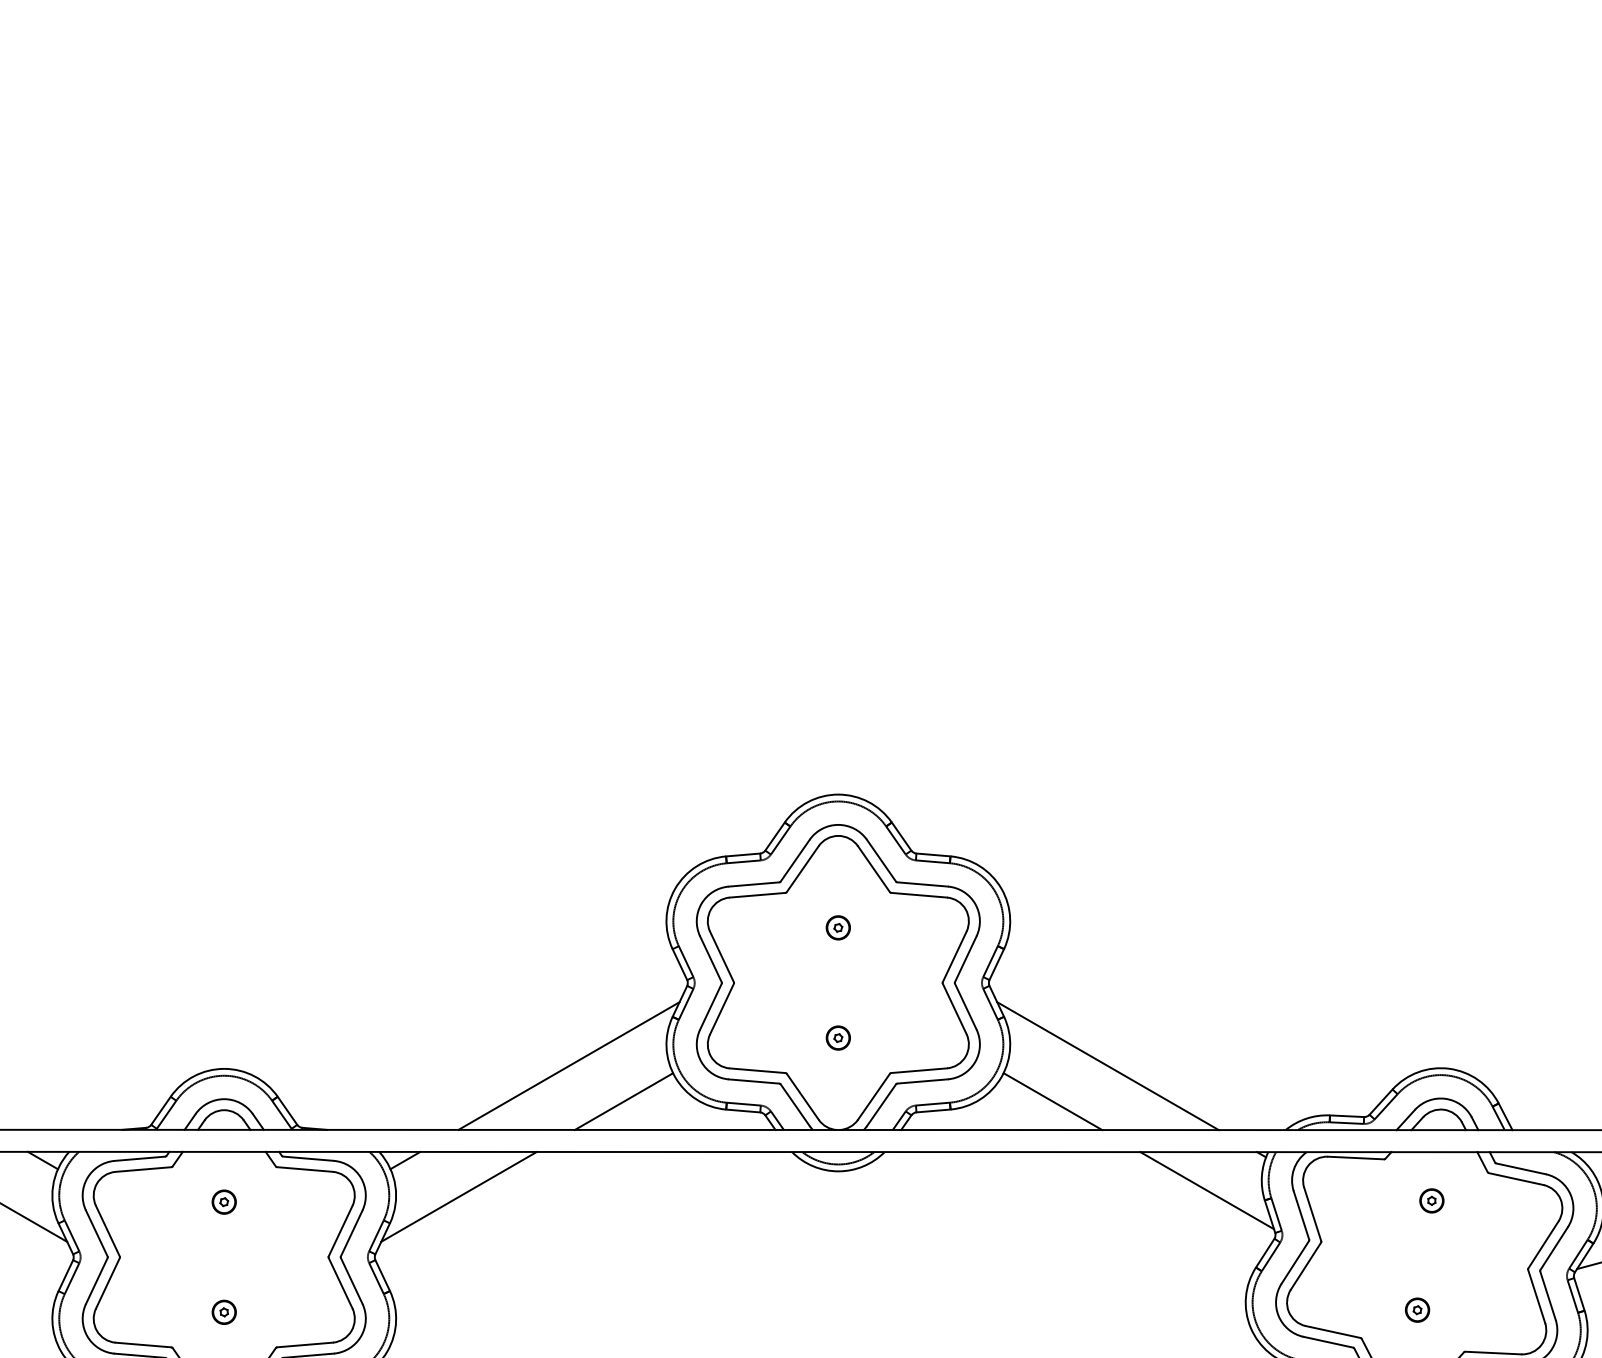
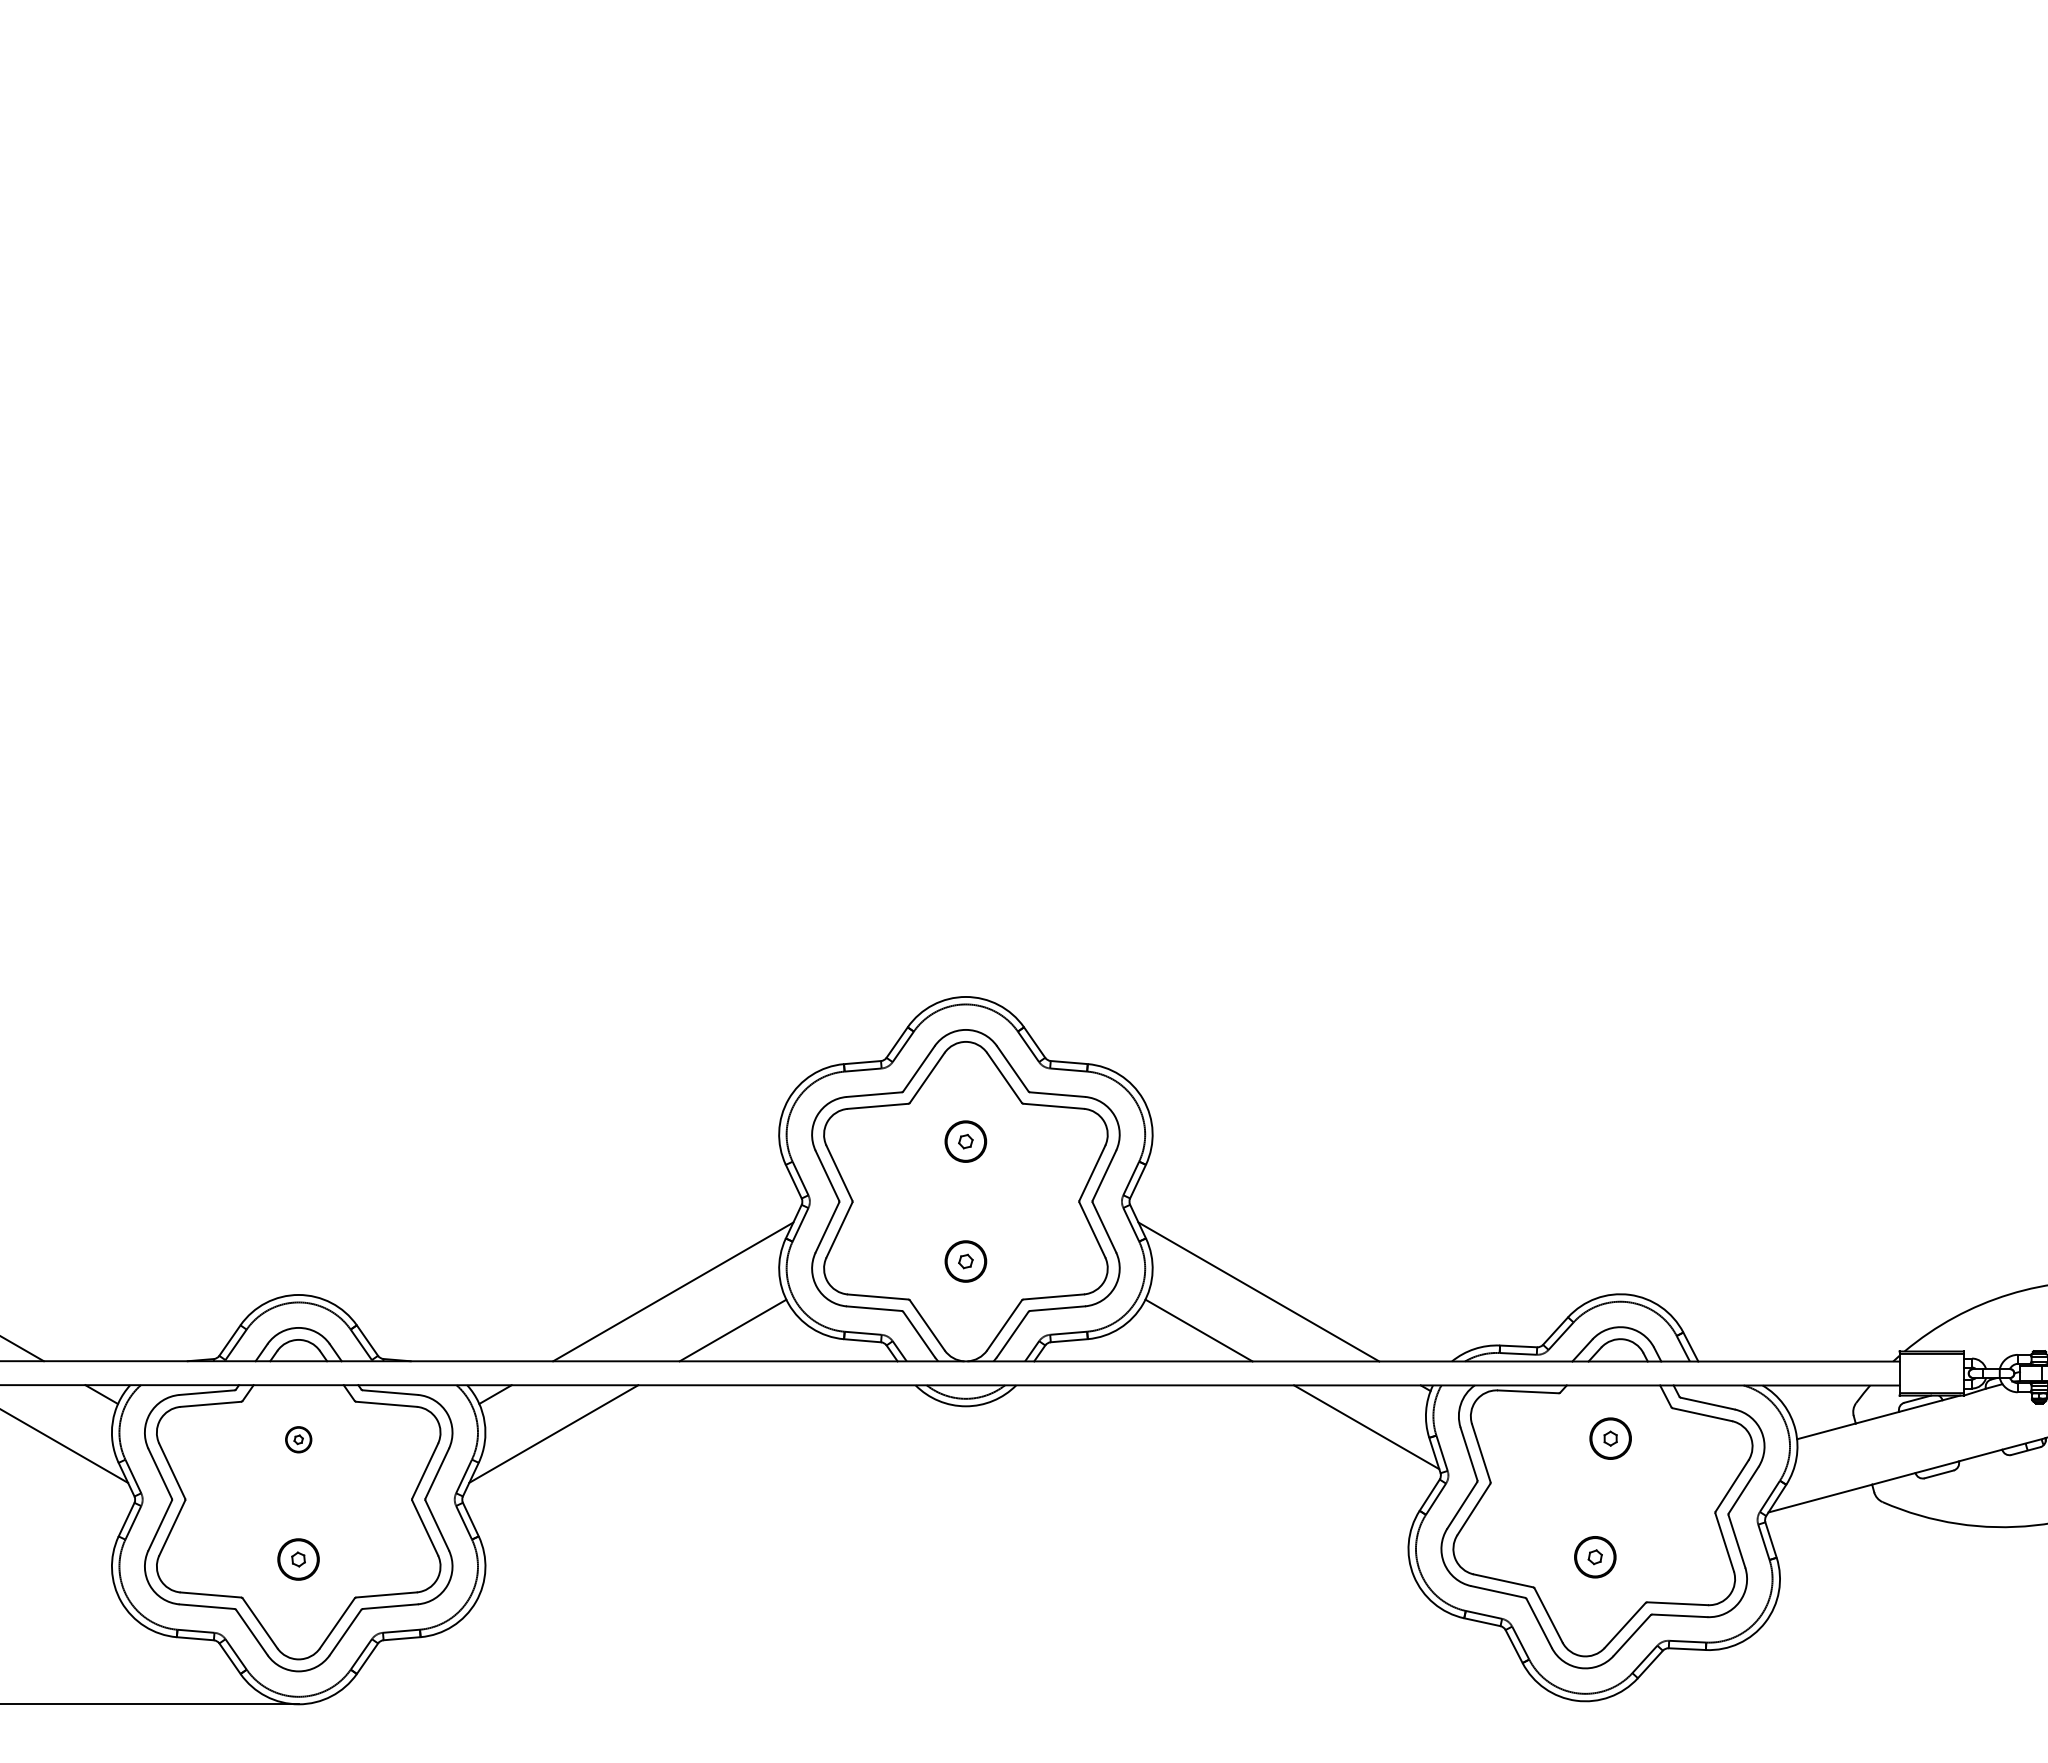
part: (837, 927) -> (965, 1141), size x1.6
part: (837, 1038) -> (965, 1261), size x1.6
part: (1431, 1200) -> (1610, 1437), size x1.6
part: (1416, 1309) -> (1594, 1556), size x1.6
part: (224, 1312) -> (298, 1559), size x1.6

